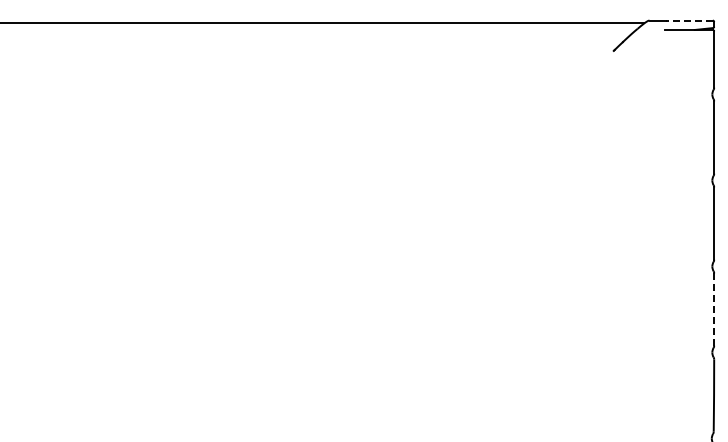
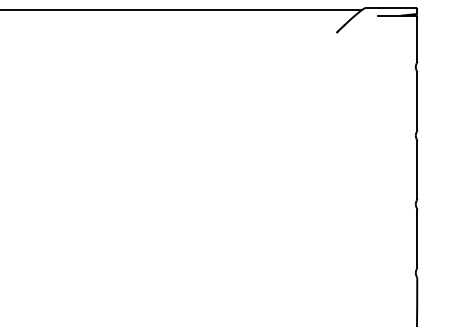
line: (688, 20) -> (396, 8), dashed -> solid
line: (714, 309) -> (417, 238), dashed -> solid

